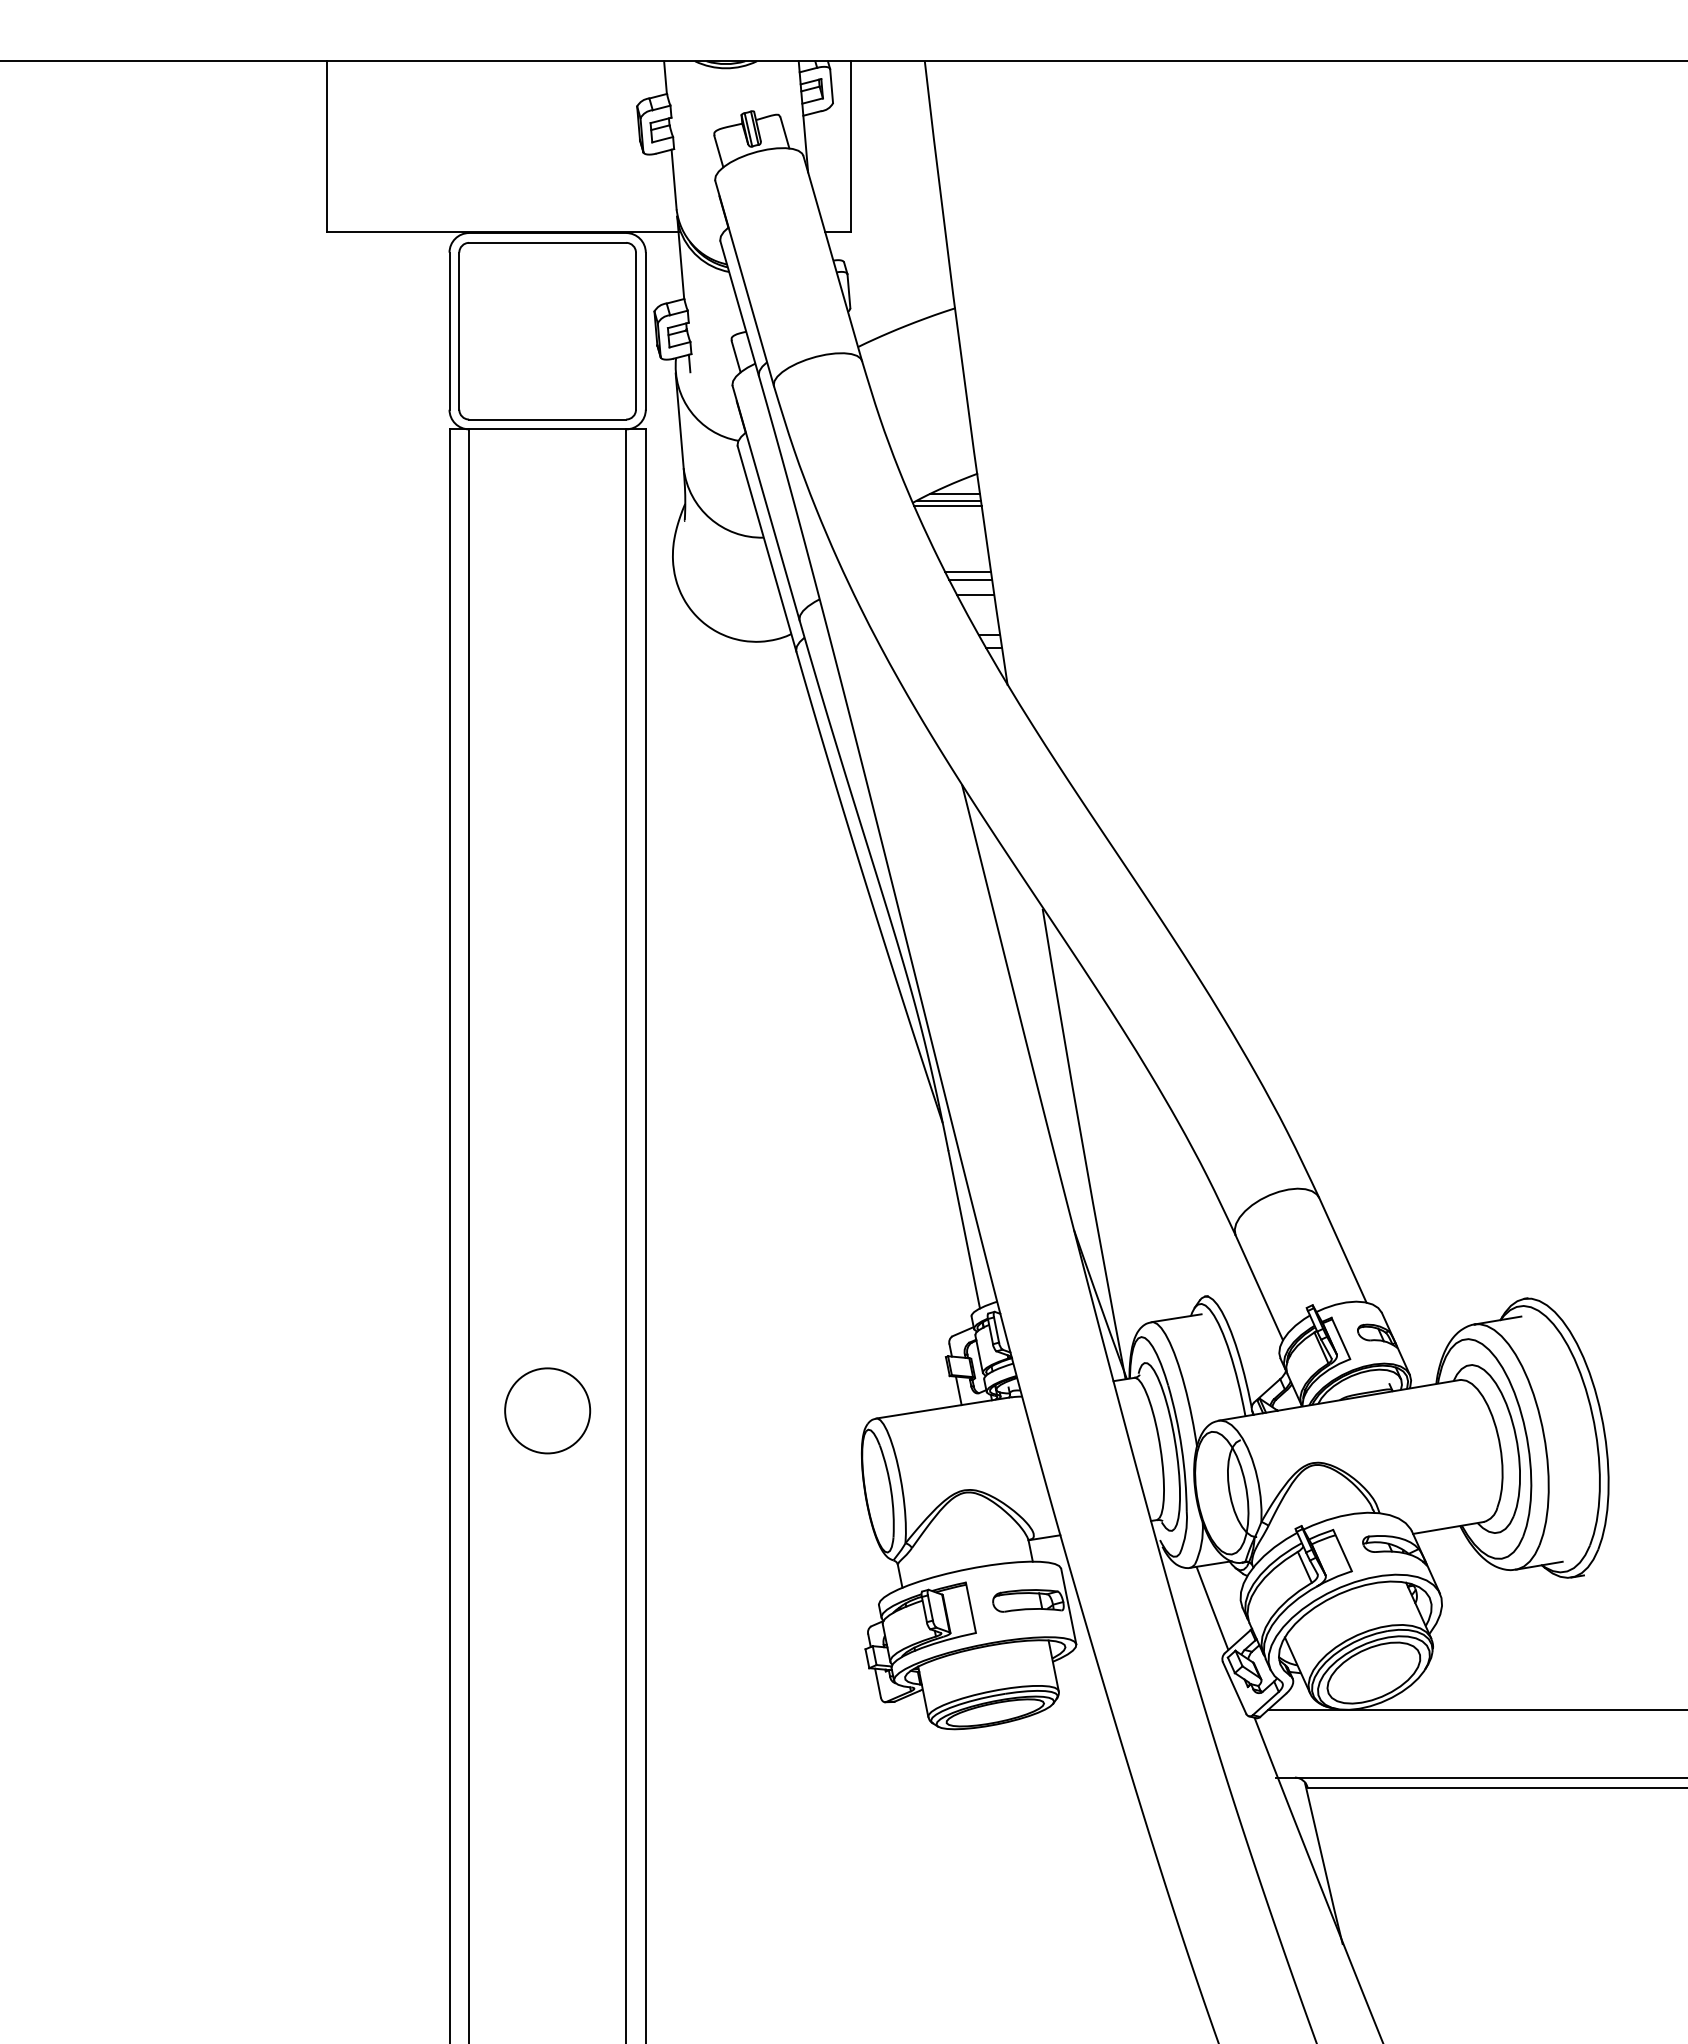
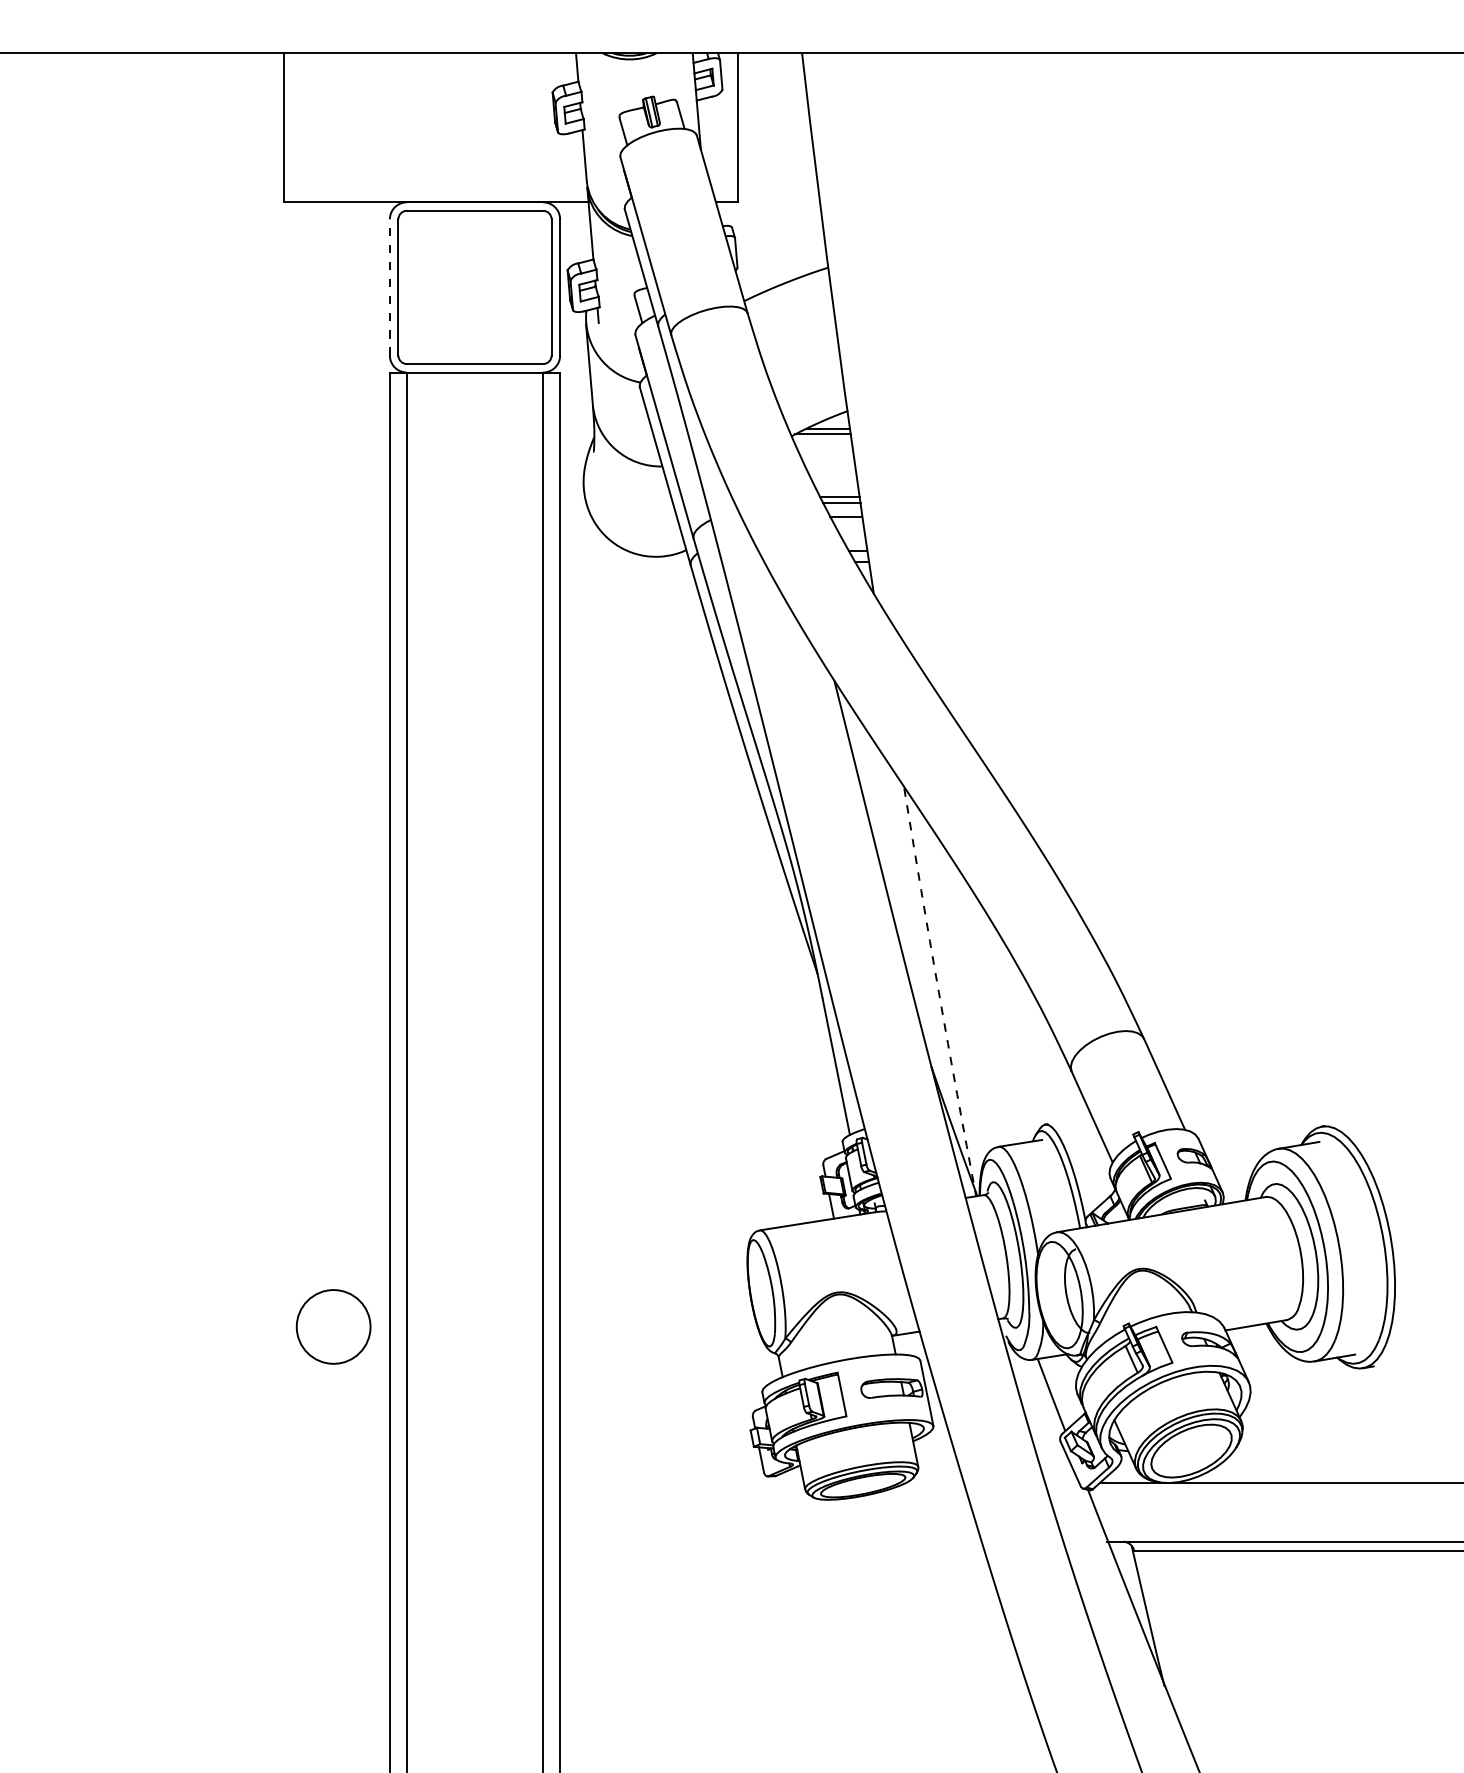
line: (449, 331) -> (389, 287), solid -> dashed
line: (947, 505) -> (821, 438), removed
arc: (1082, 1144) -> (938, 992), solid -> dashed
circle: (547, 1410) -> (333, 1326), moved

